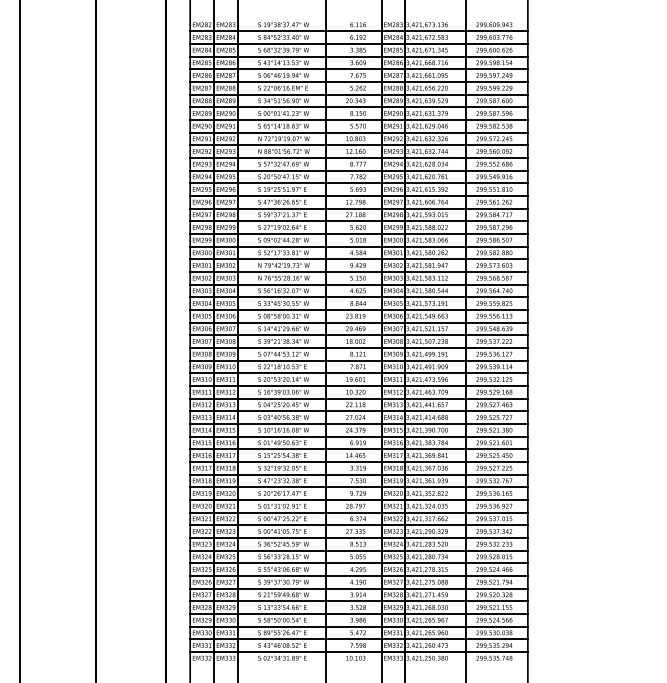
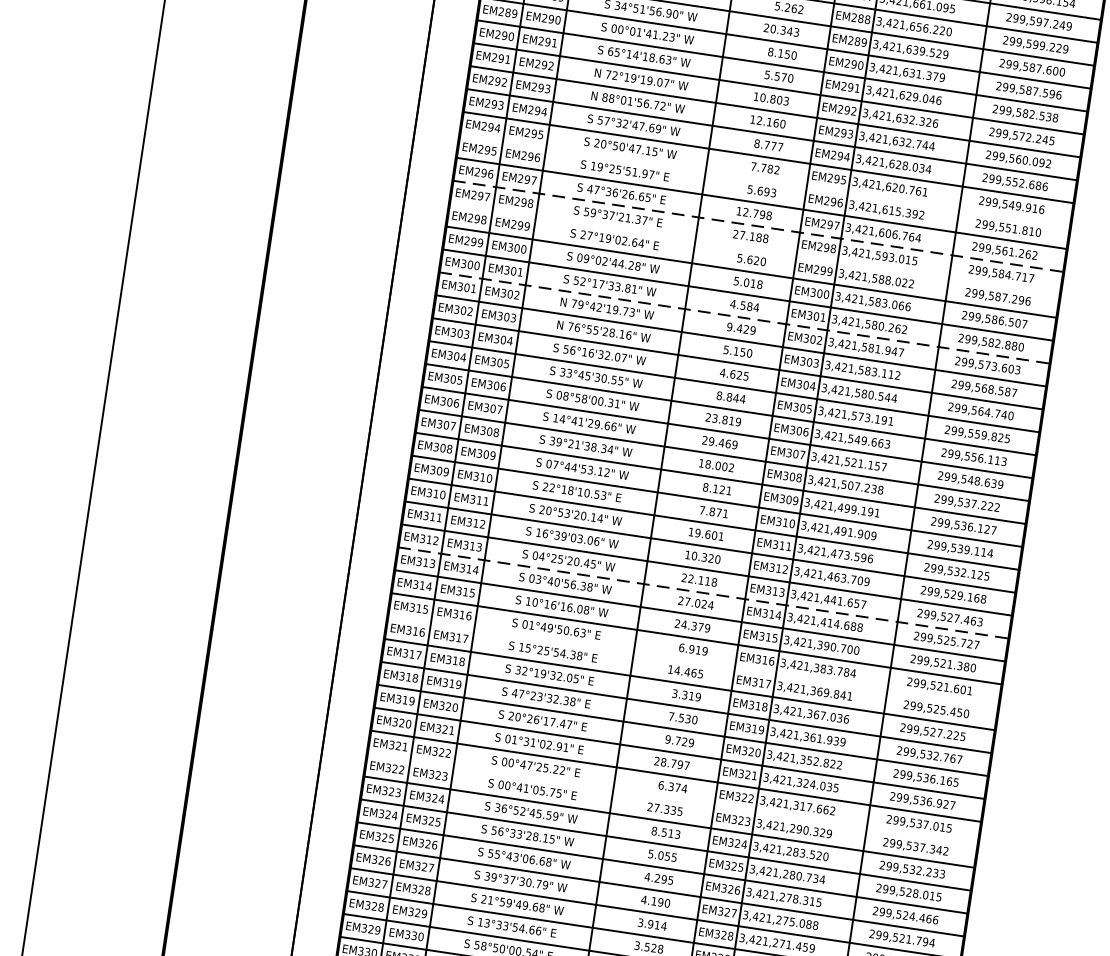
line: (358, 183) -> (764, 180), removed
line: (359, 208) -> (759, 226), solid -> dashed
line: (358, 221) -> (753, 249), removed
line: (359, 259) -> (745, 318), solid -> dashed
line: (359, 411) -> (704, 593), solid -> dashed
line: (358, 449) -> (692, 661), removed
line: (358, 525) -> (671, 799), removed

